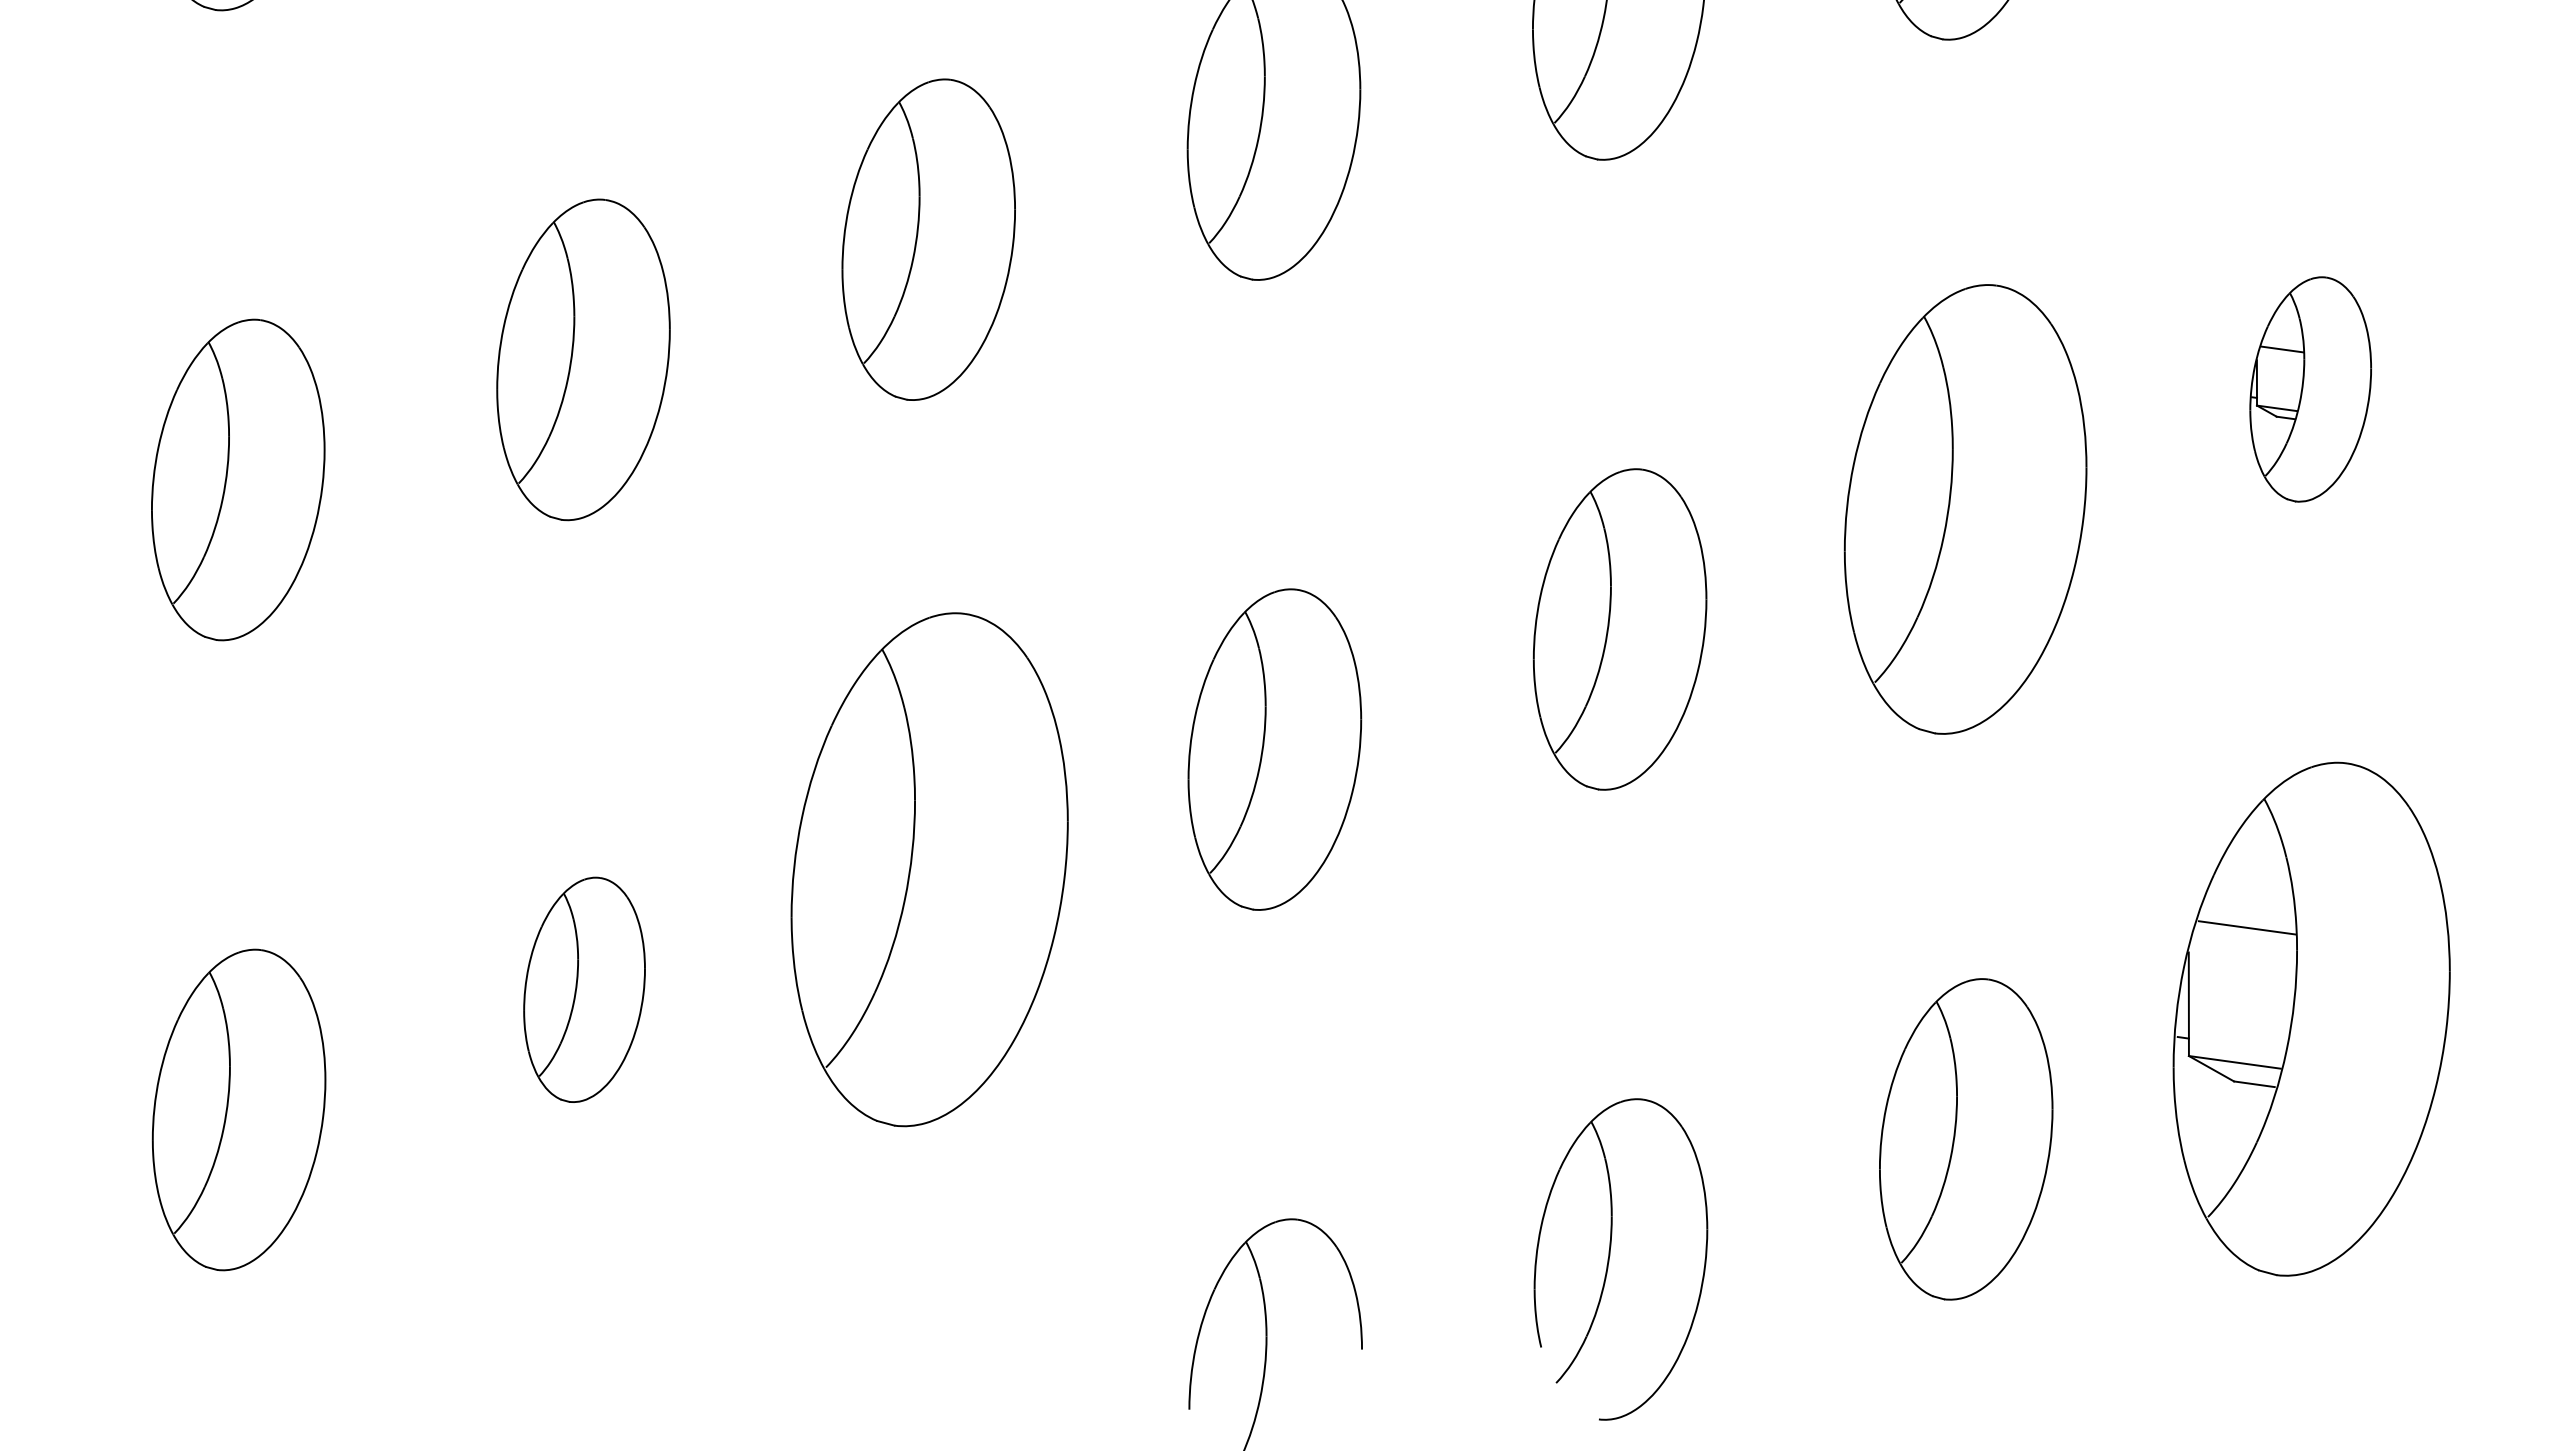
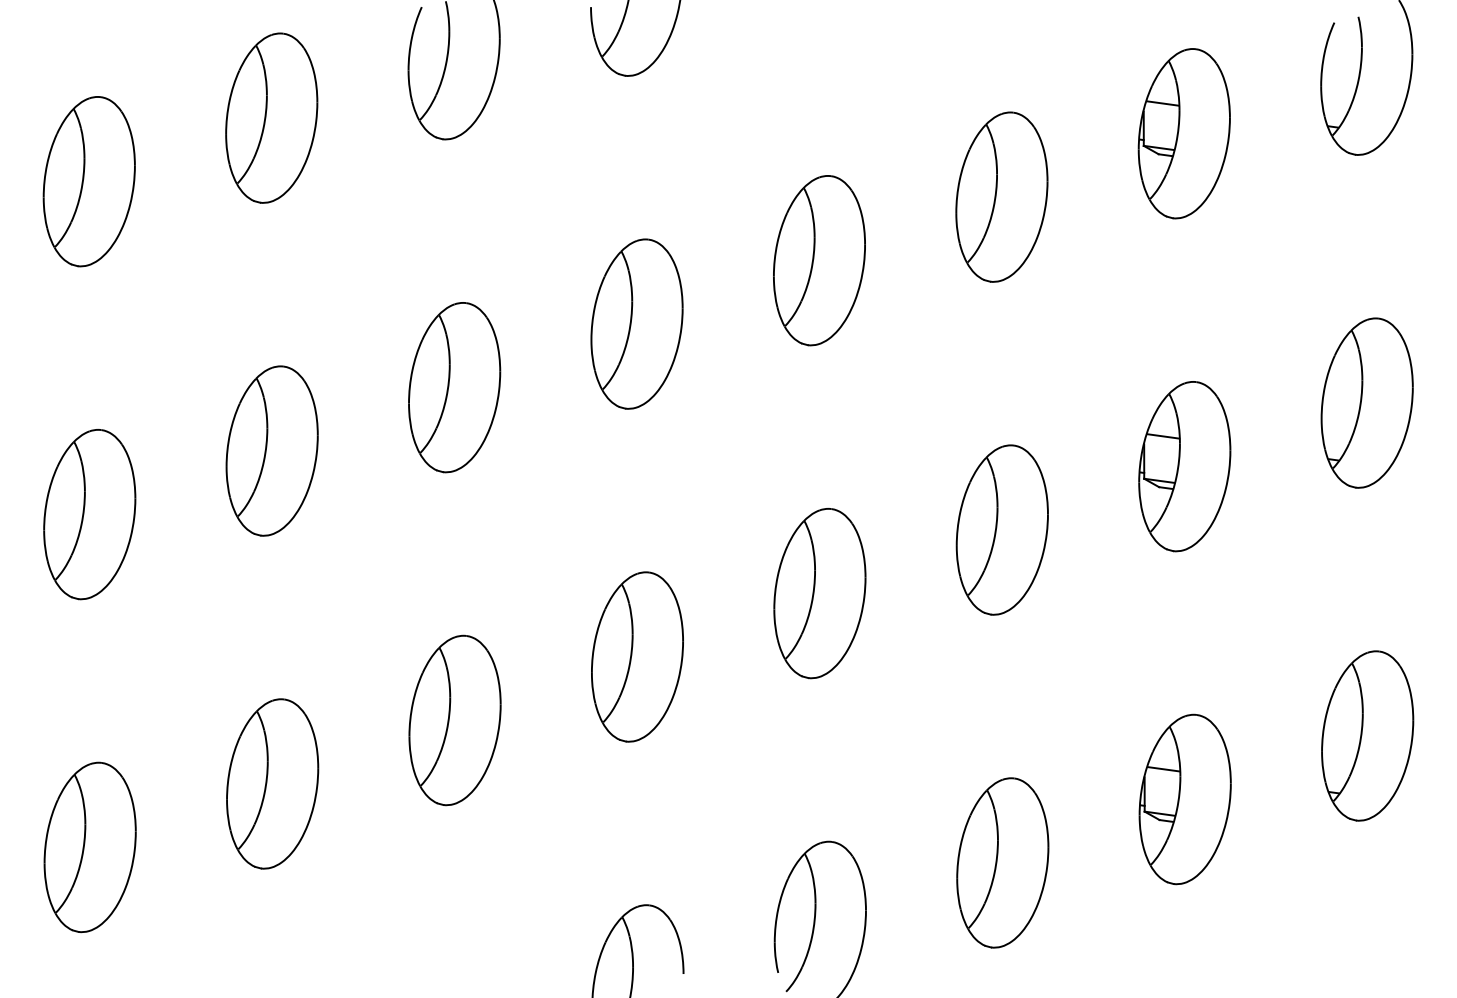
part: (2310, 389) -> (1184, 466), size x1.43
part: (1963, 508) -> (1001, 529), size x0.71
part: (928, 869) -> (454, 720), size x0.62
part: (584, 988) -> (272, 783), size x1.43
part: (2310, 1019) -> (1184, 799), size x0.62

